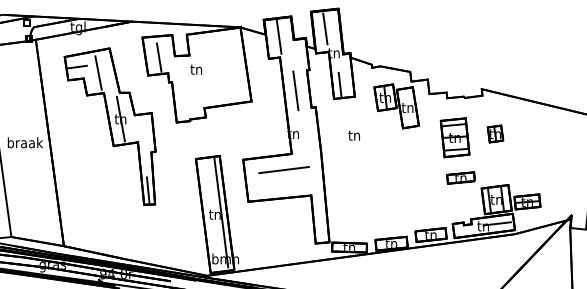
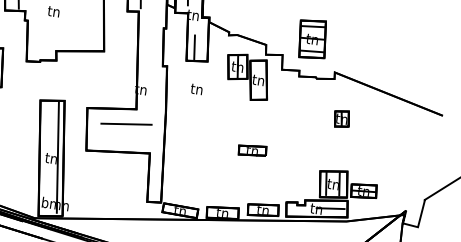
line: (295, 90) -> (149, 46), removed
text: (353, 135) -> (196, 89), moved
part: (454, 137) -> (312, 38), moved
part: (460, 177) -> (252, 150), moved

